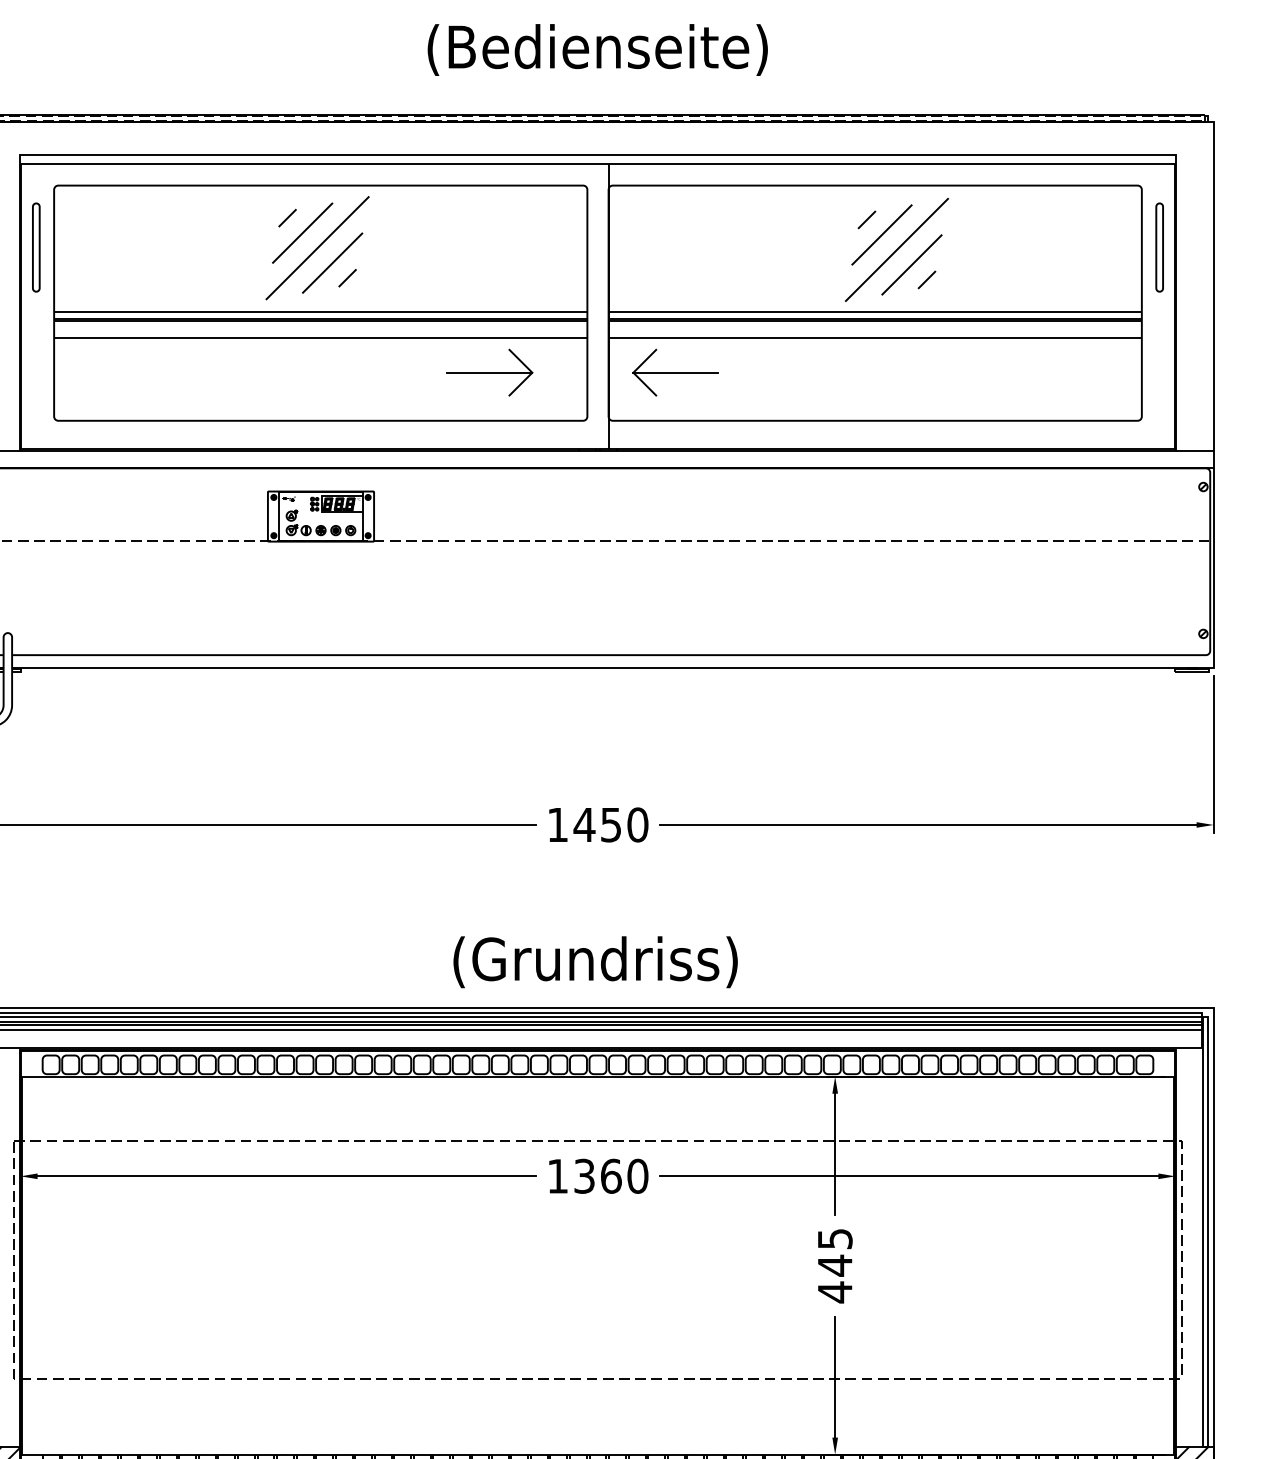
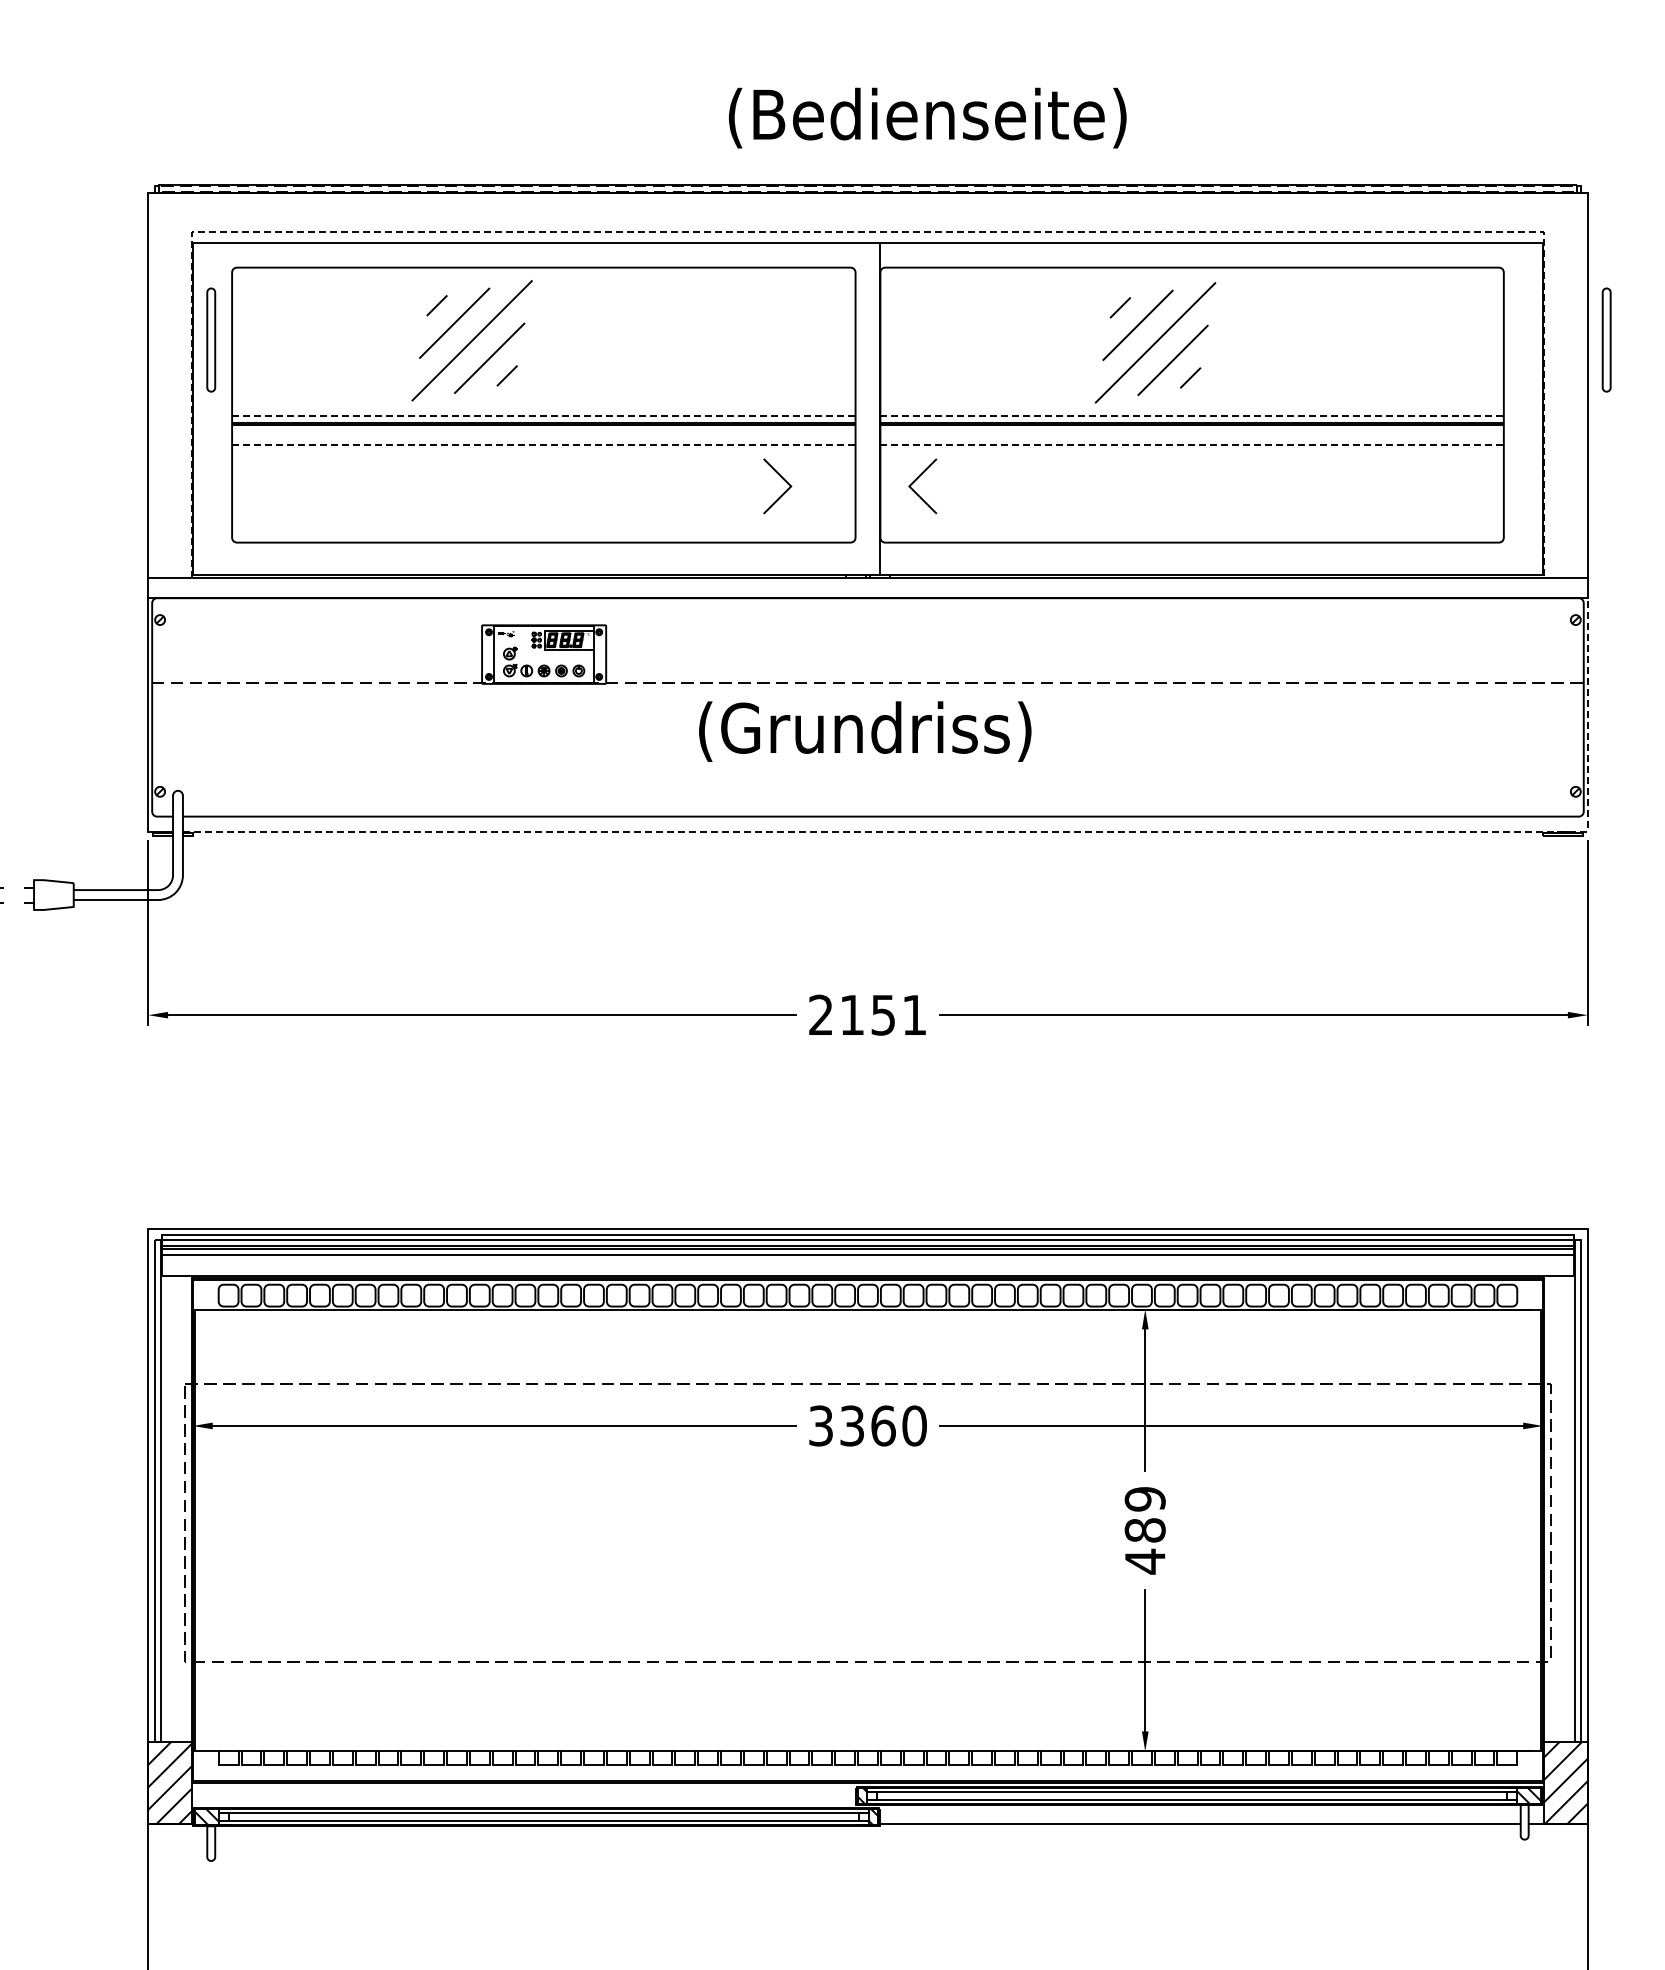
text: (597, 49) -> (927, 117), moved
line: (598, 155) -> (868, 232), solid -> dashed
part: (317, 247) -> (471, 340), moved
part: (1159, 247) -> (1606, 339), moved
part: (896, 249) -> (1155, 342), moved
line: (320, 312) -> (543, 415), solid -> dashed
line: (875, 312) -> (1192, 415), solid -> dashed
line: (320, 337) -> (543, 445), solid -> dashed
line: (875, 337) -> (1192, 445), solid -> dashed
line: (489, 372) -> (741, 486), removed
line: (675, 372) -> (958, 486), removed
line: (713, 667) -> (1002, 831), solid -> dashed
text: (597, 824) -> (867, 1014), 1450 -> 2151
text: (595, 962) -> (865, 731), moved
text: (557, 1175) -> (820, 1425), 1360 -> 3360
text: (834, 1252) -> (1144, 1515), 445 -> 489

